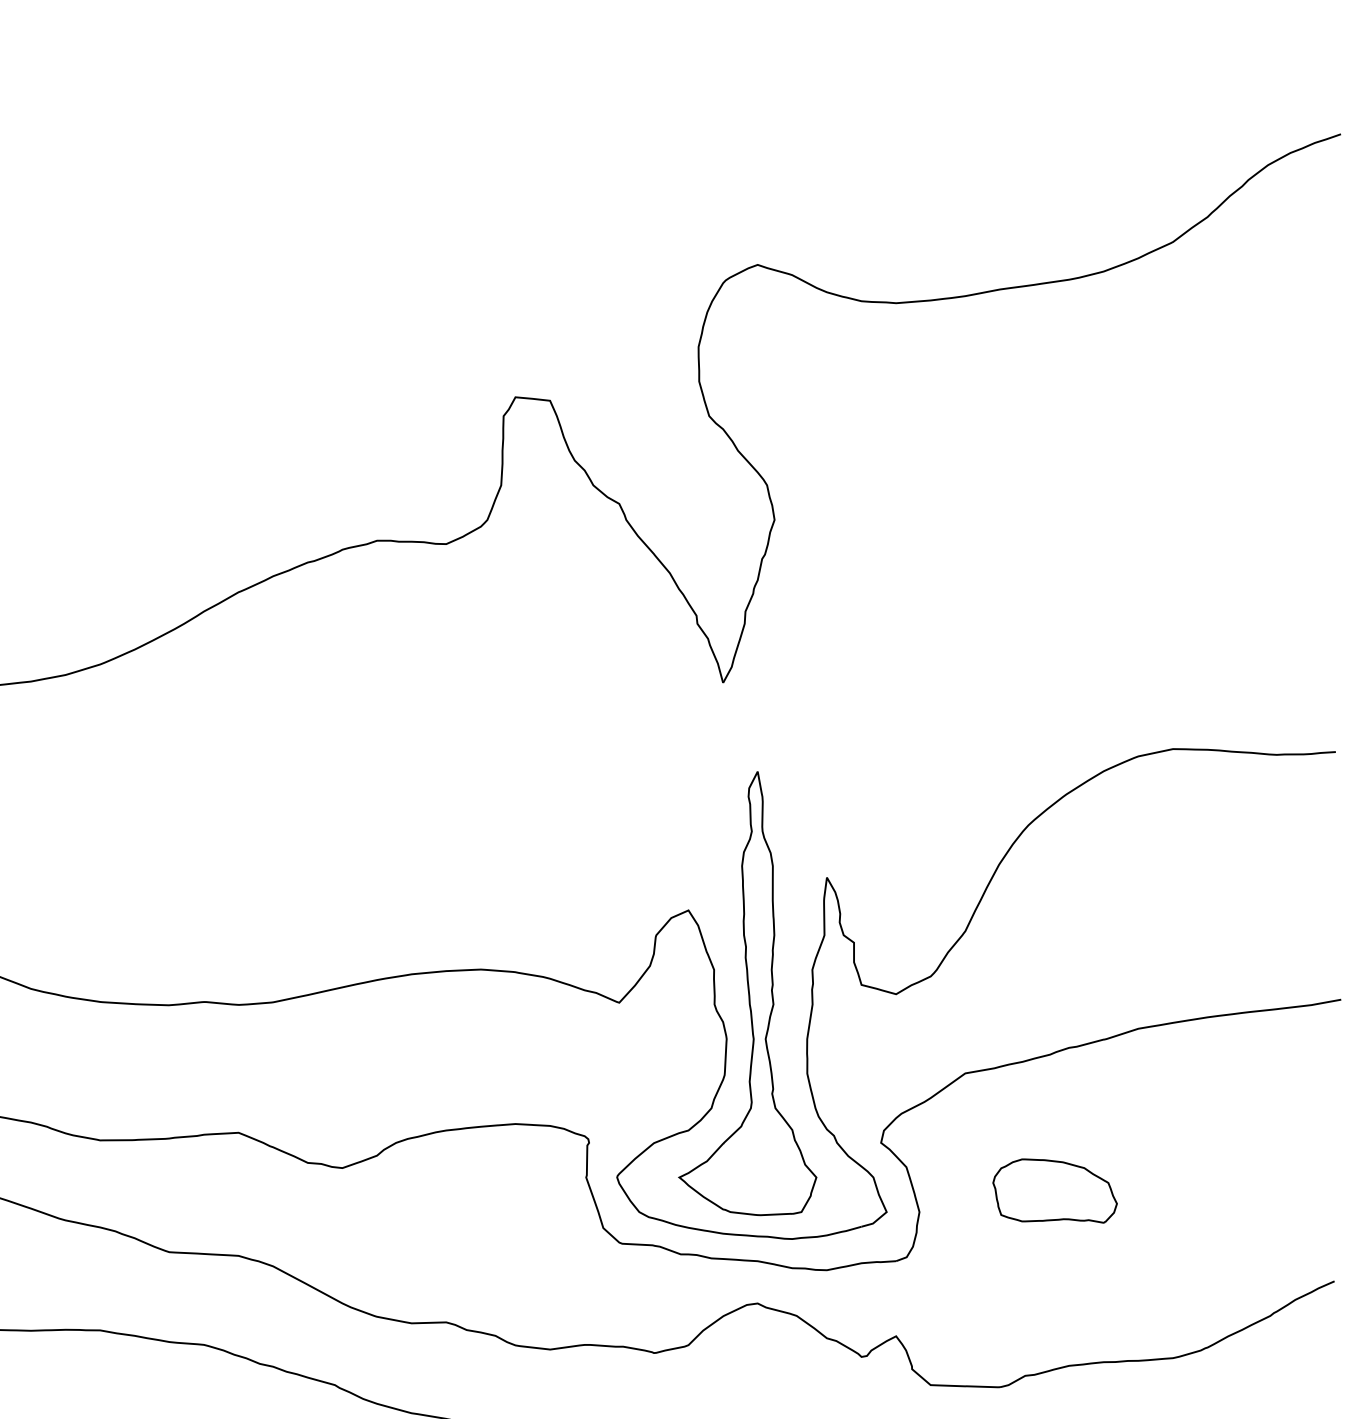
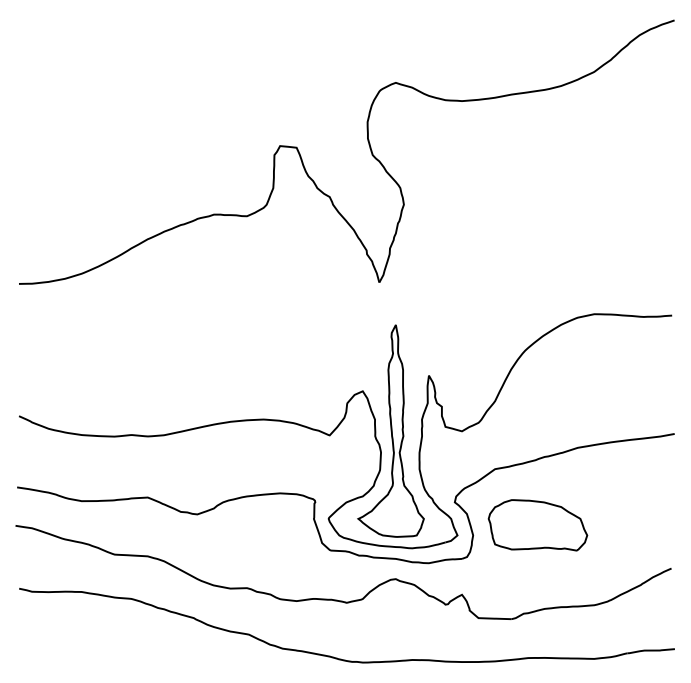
part: (1054, 1191) -> (537, 525), size x1.67

